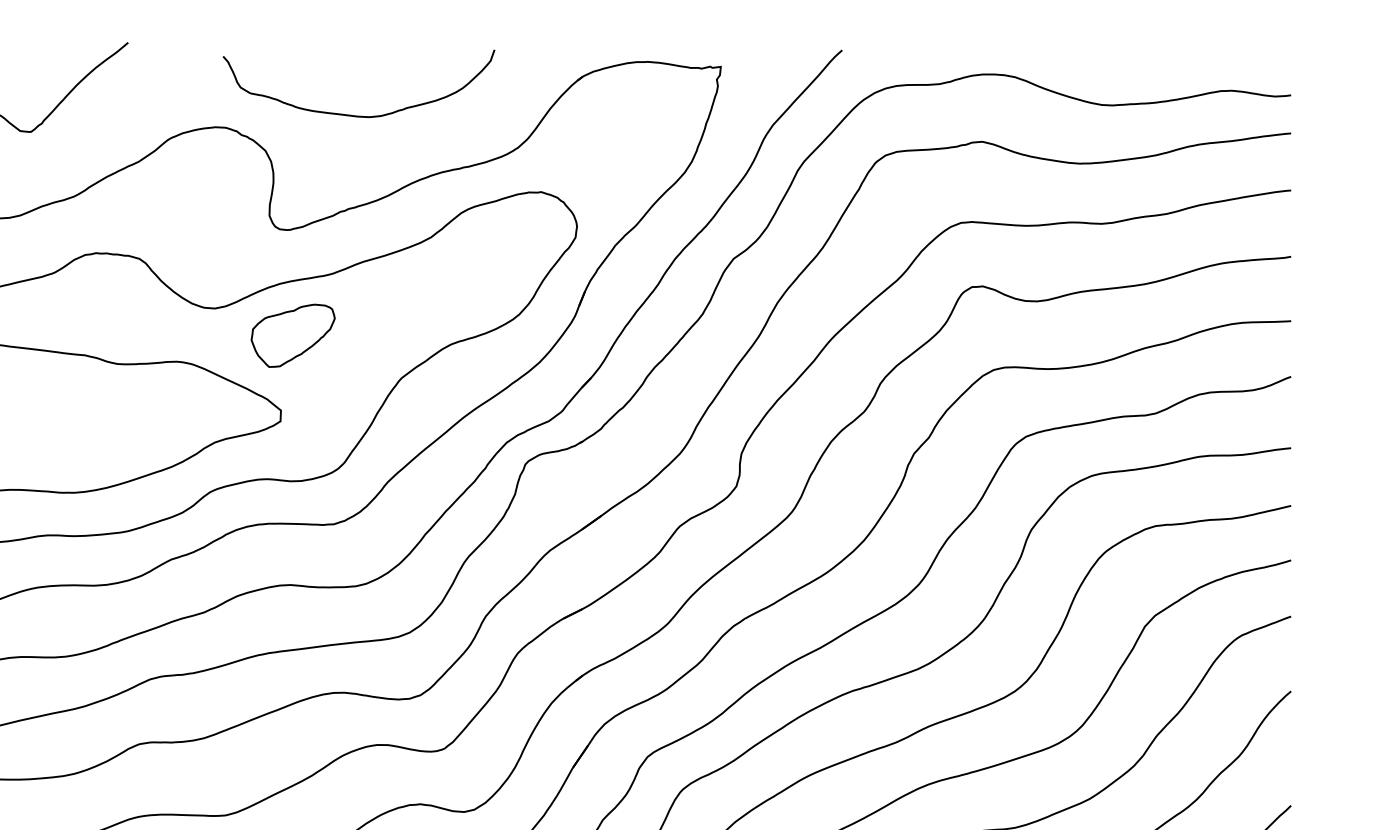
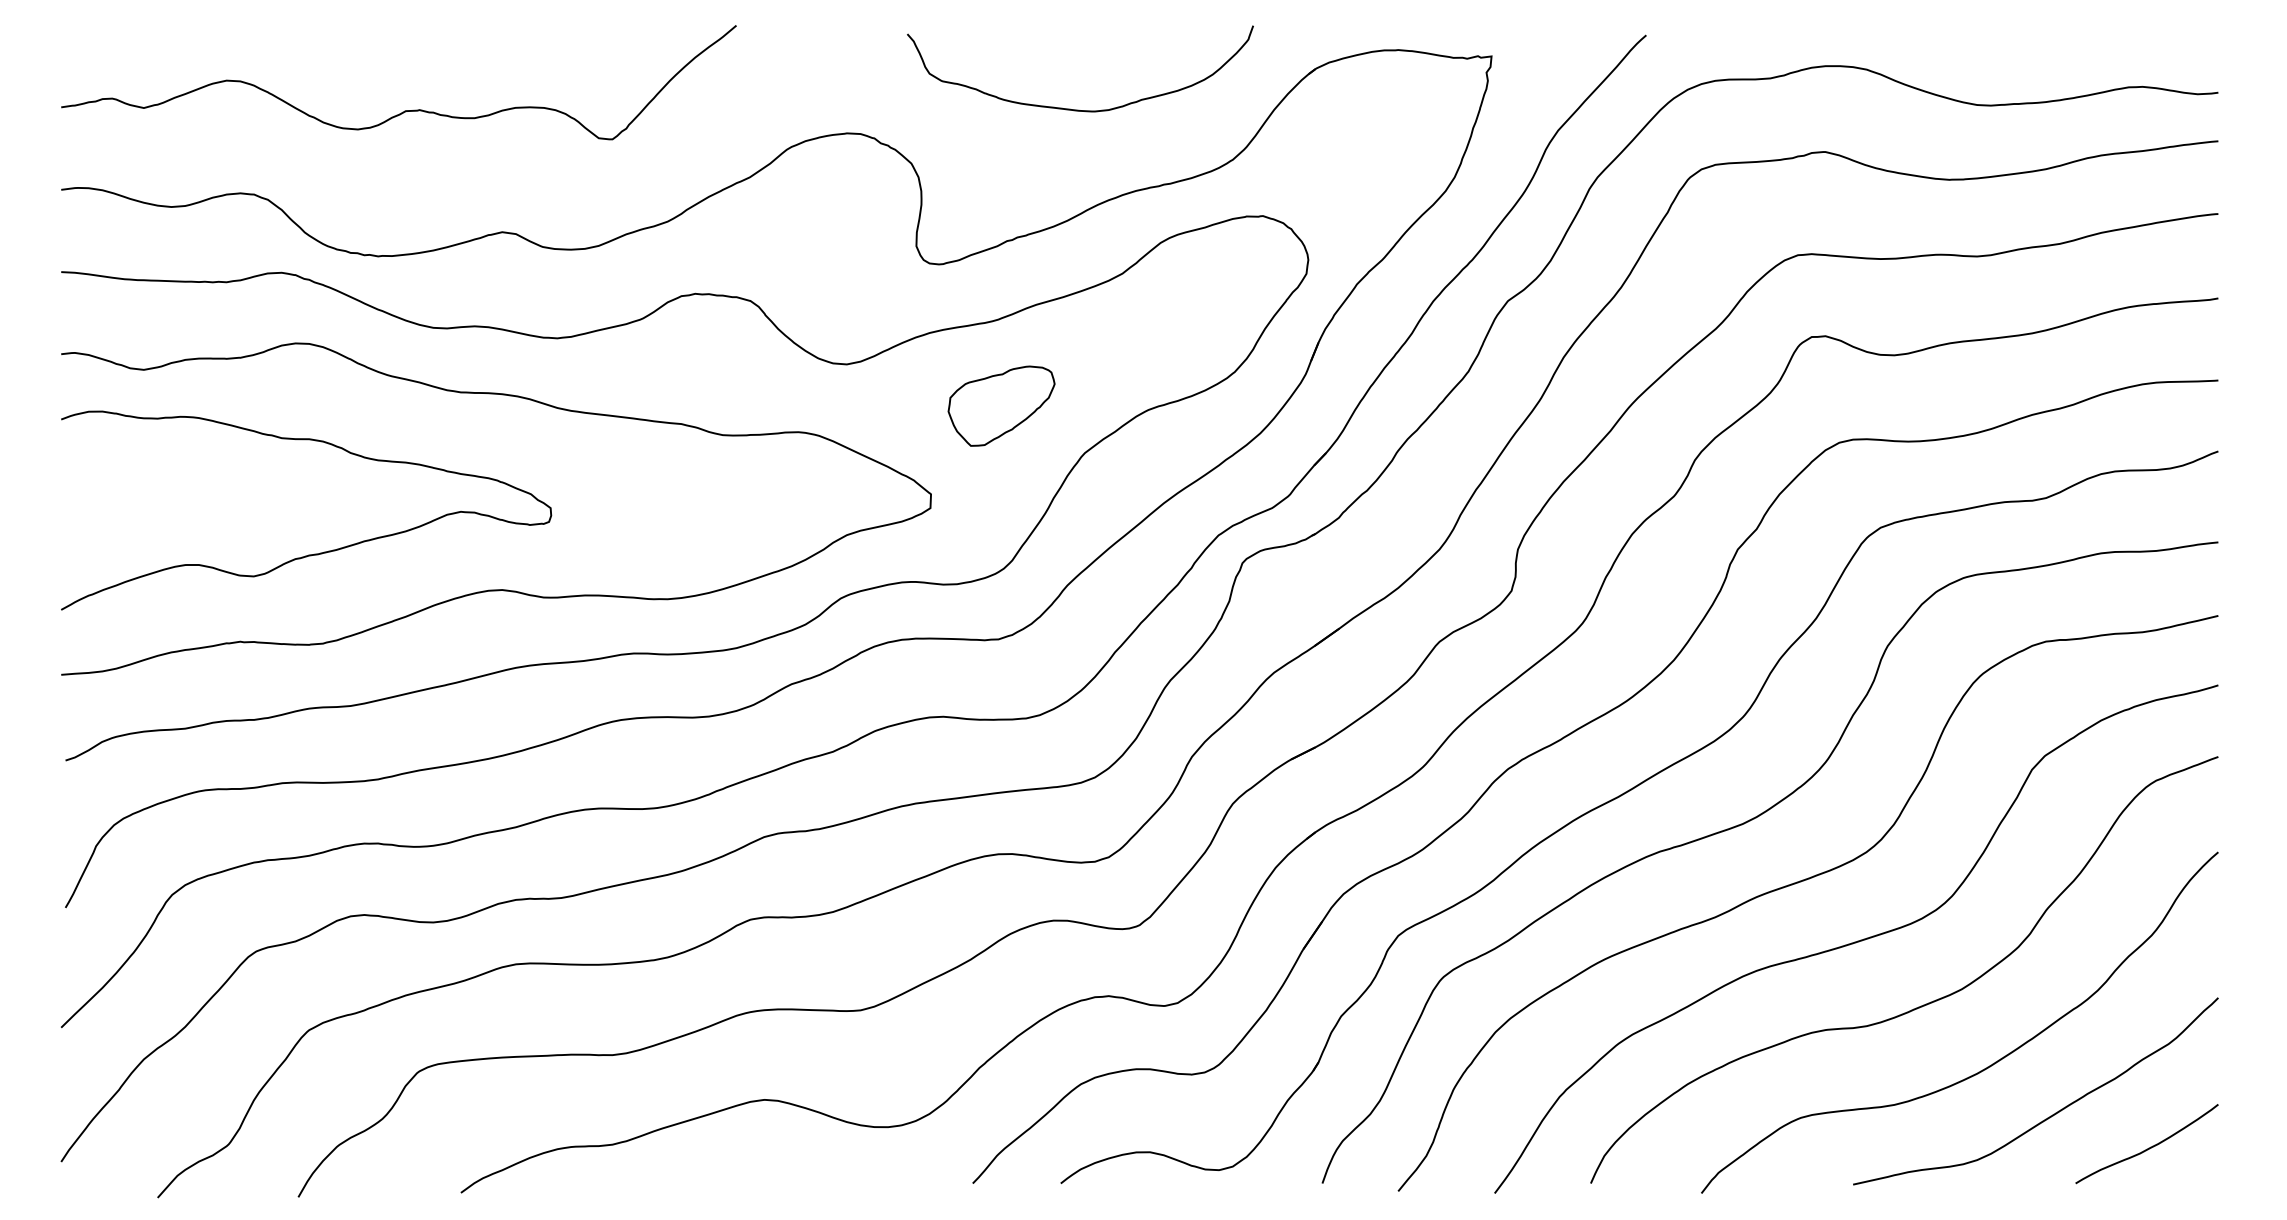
curve: (357, 115) -> (1078, 109), moved
part: (293, 335) -> (1001, 405), moved

